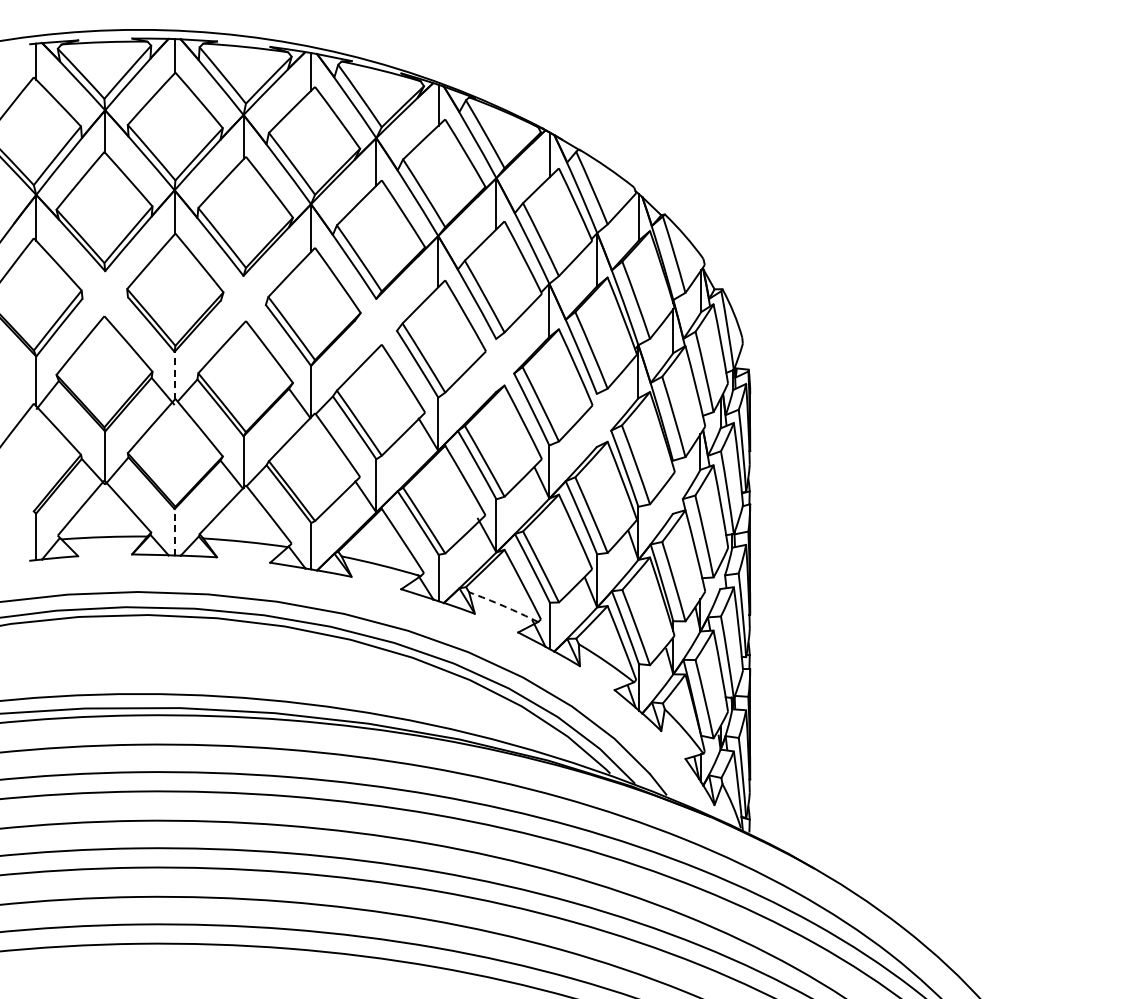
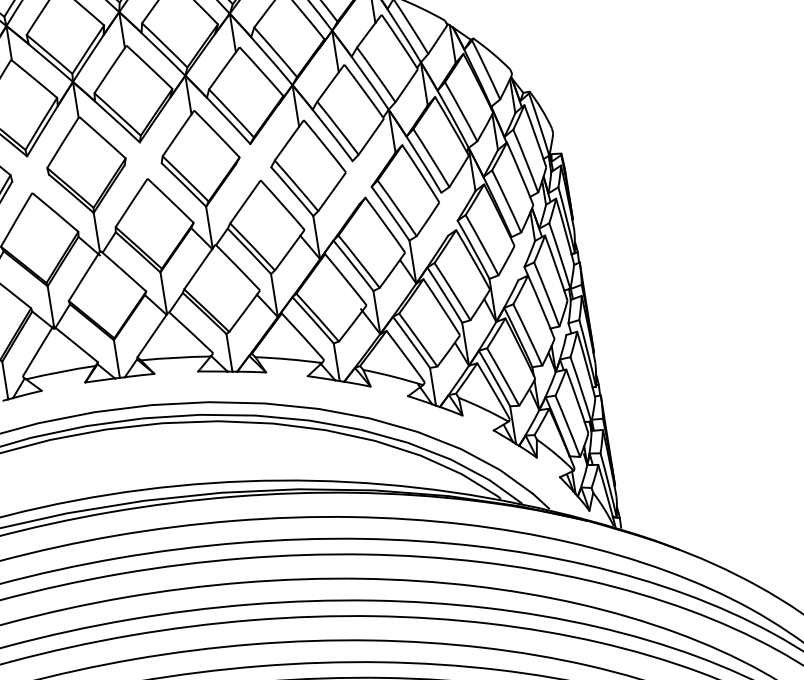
line: (174, 375) -> (96, 232), dashed -> solid
line: (174, 531) -> (116, 358), dashed -> solid
arc: (504, 606) -> (393, 376), dashed -> solid

